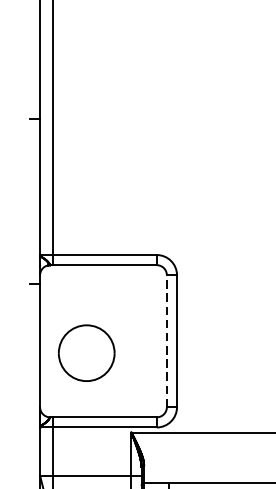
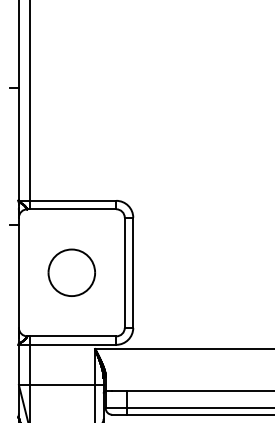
line: (166, 340) -> (124, 272), dashed -> solid
part: (86, 352) -> (71, 272), moved

